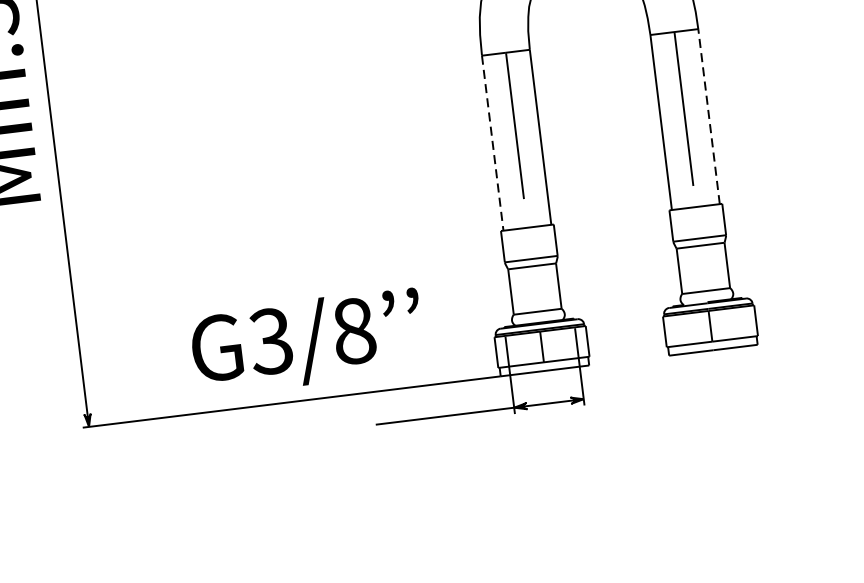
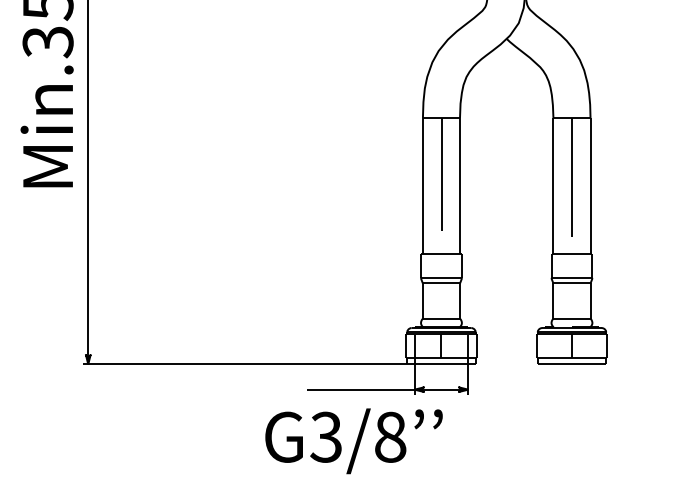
line: (708, 116) -> (590, 185), dashed -> solid
line: (492, 142) -> (422, 185), dashed -> solid
text: (306, 342) -> (353, 441), moved

